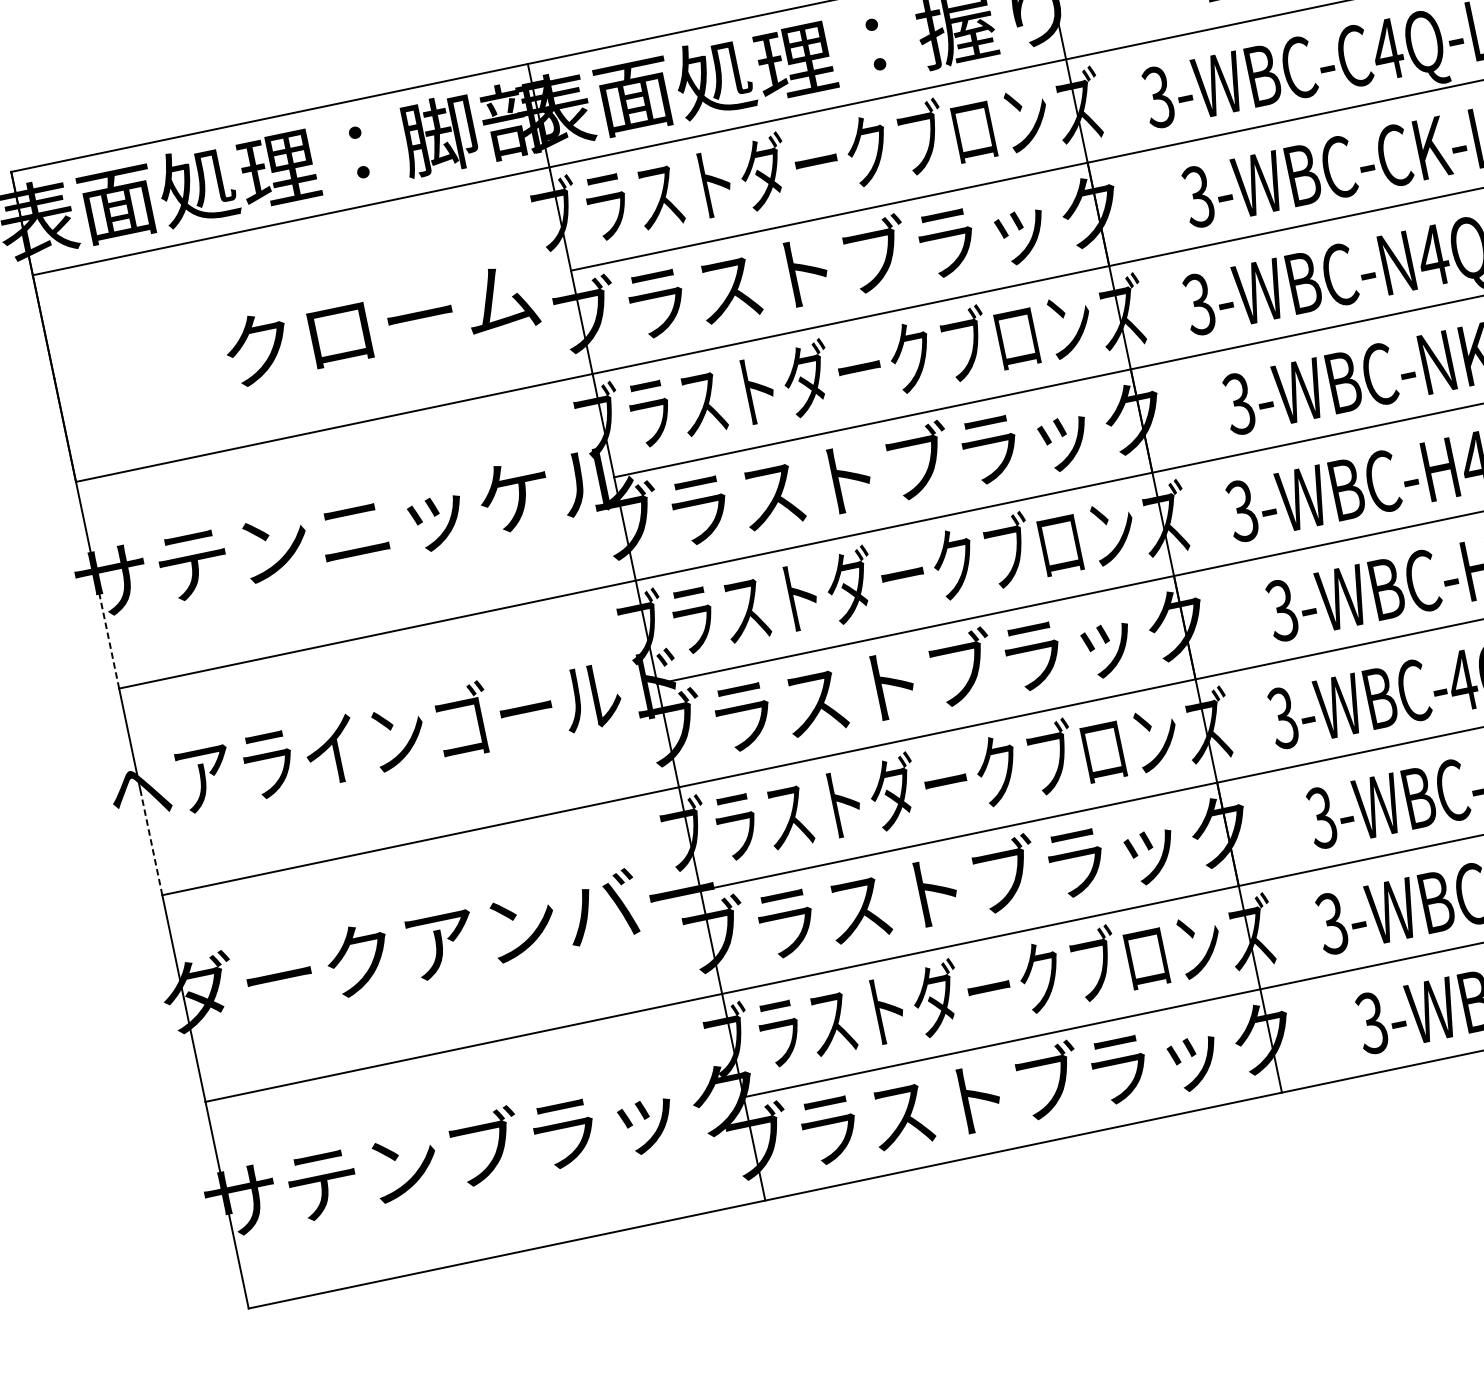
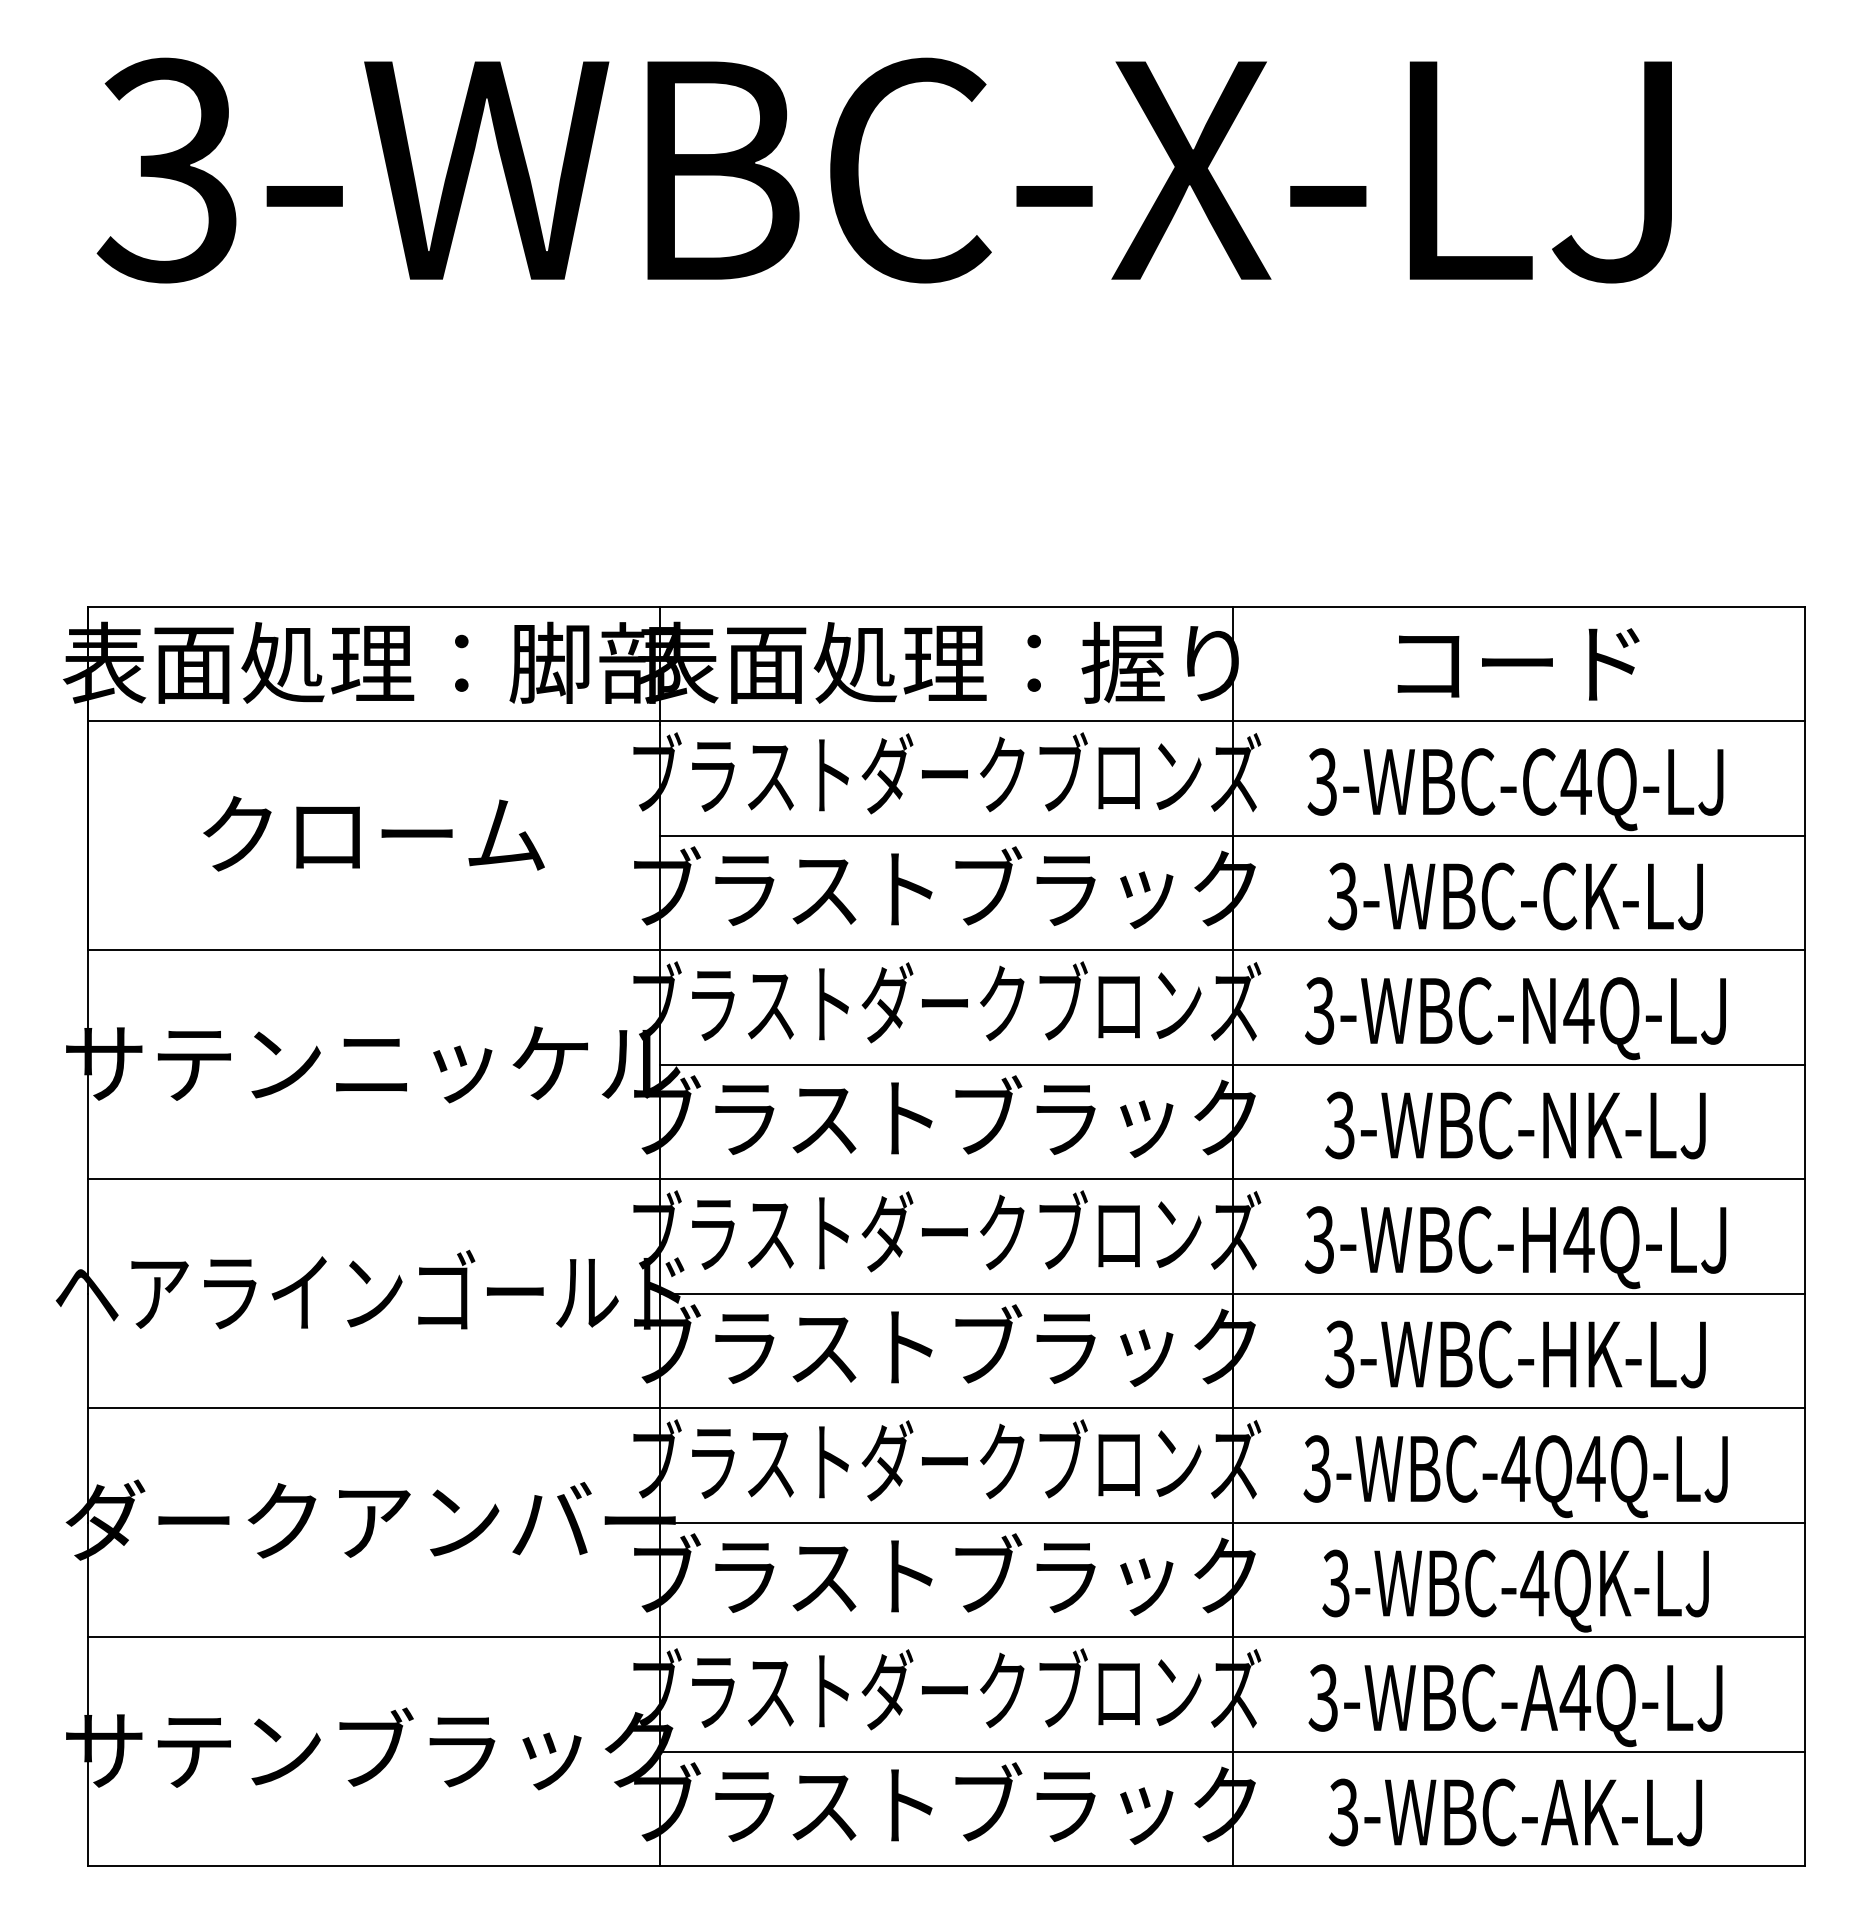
text: (380, 323) -> (373, 833), moved
line: (107, 636) -> (87, 1121), dashed -> solid
line: (151, 843) -> (87, 1350), dashed -> solid

